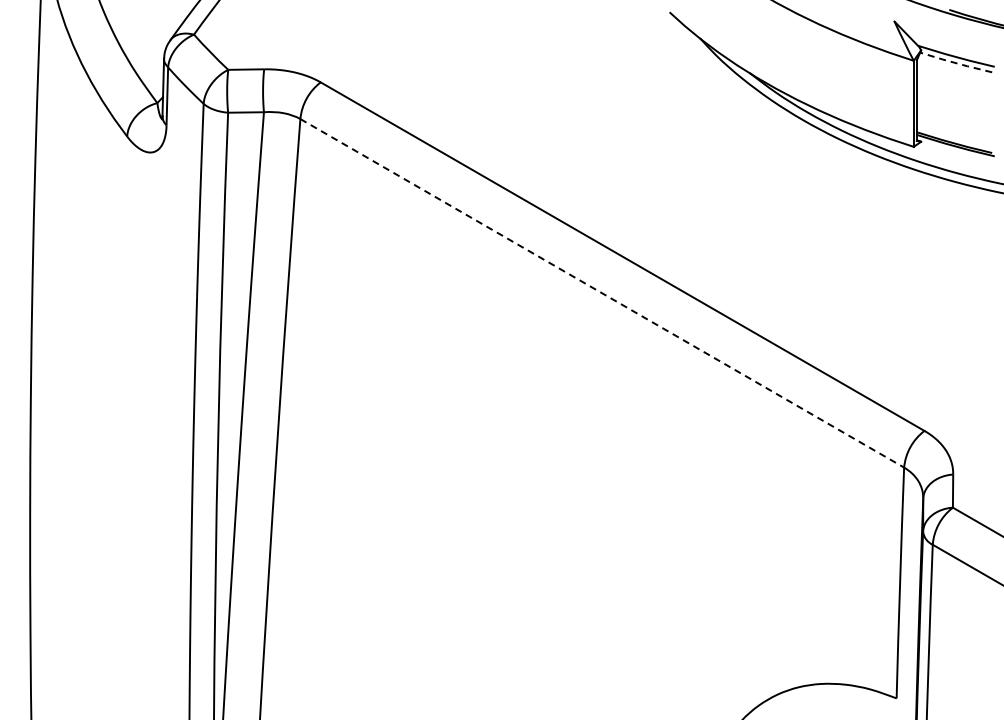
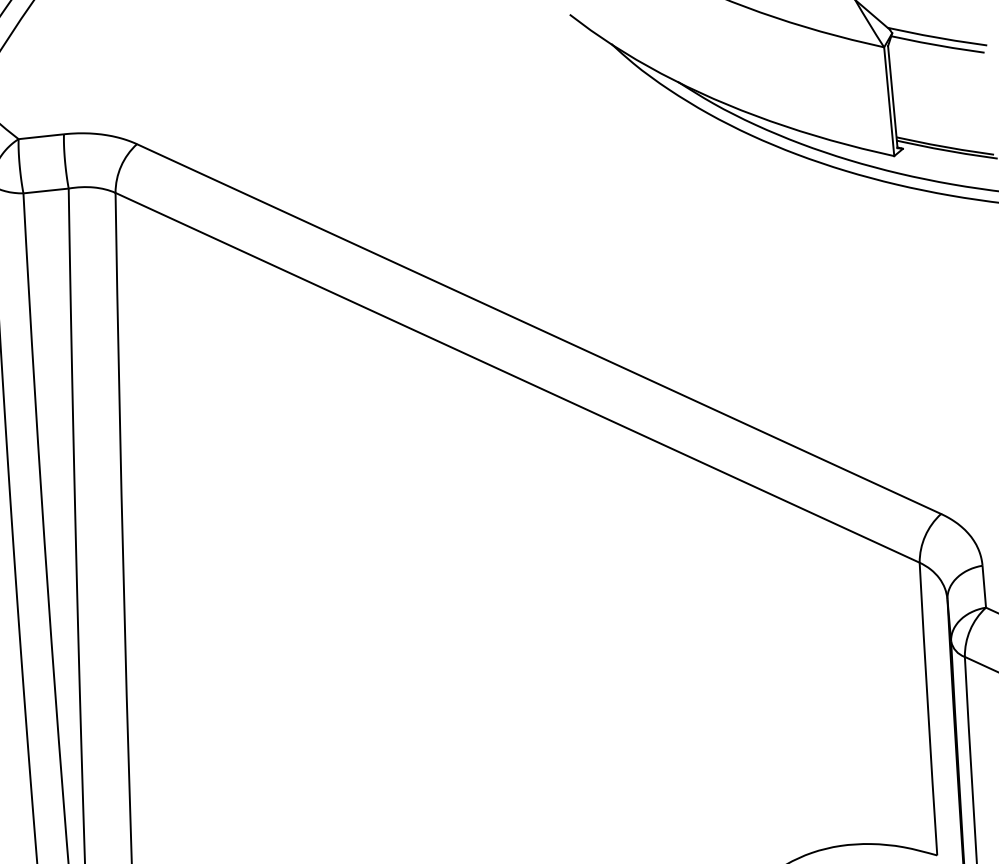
line: (956, 63) -> (938, 45), dashed -> solid
line: (602, 293) -> (517, 378), dashed -> solid

